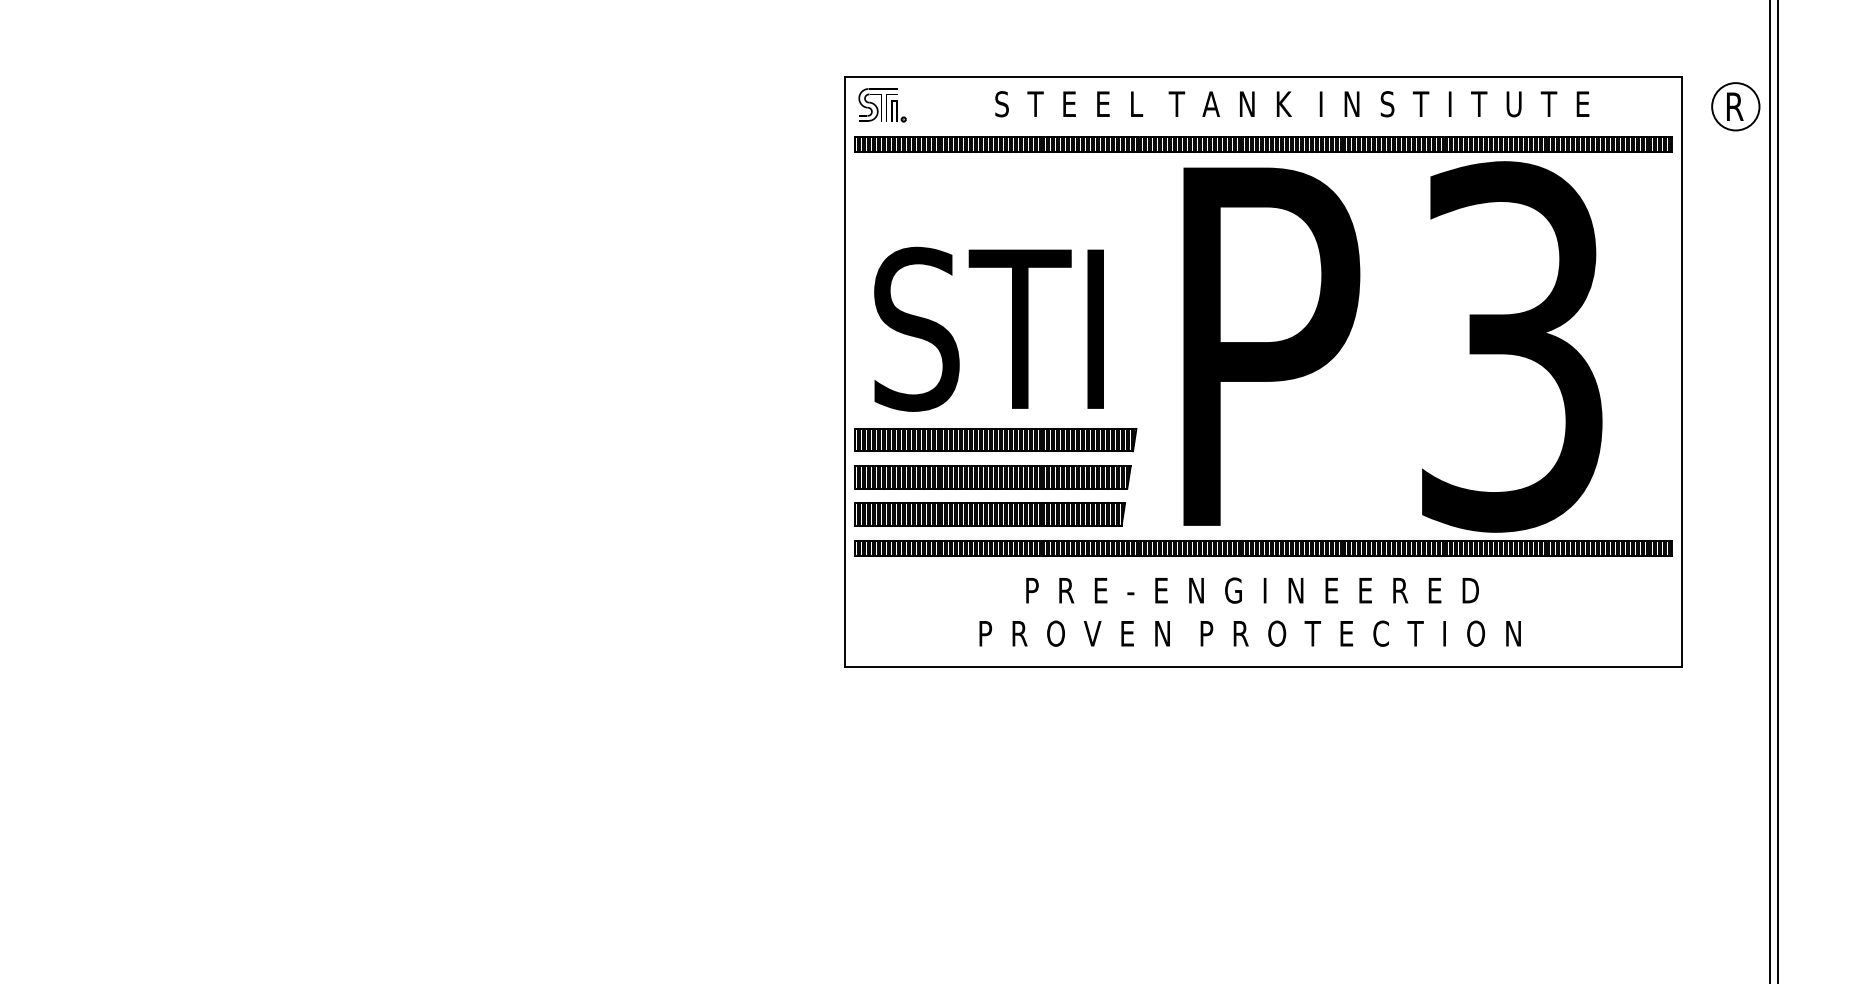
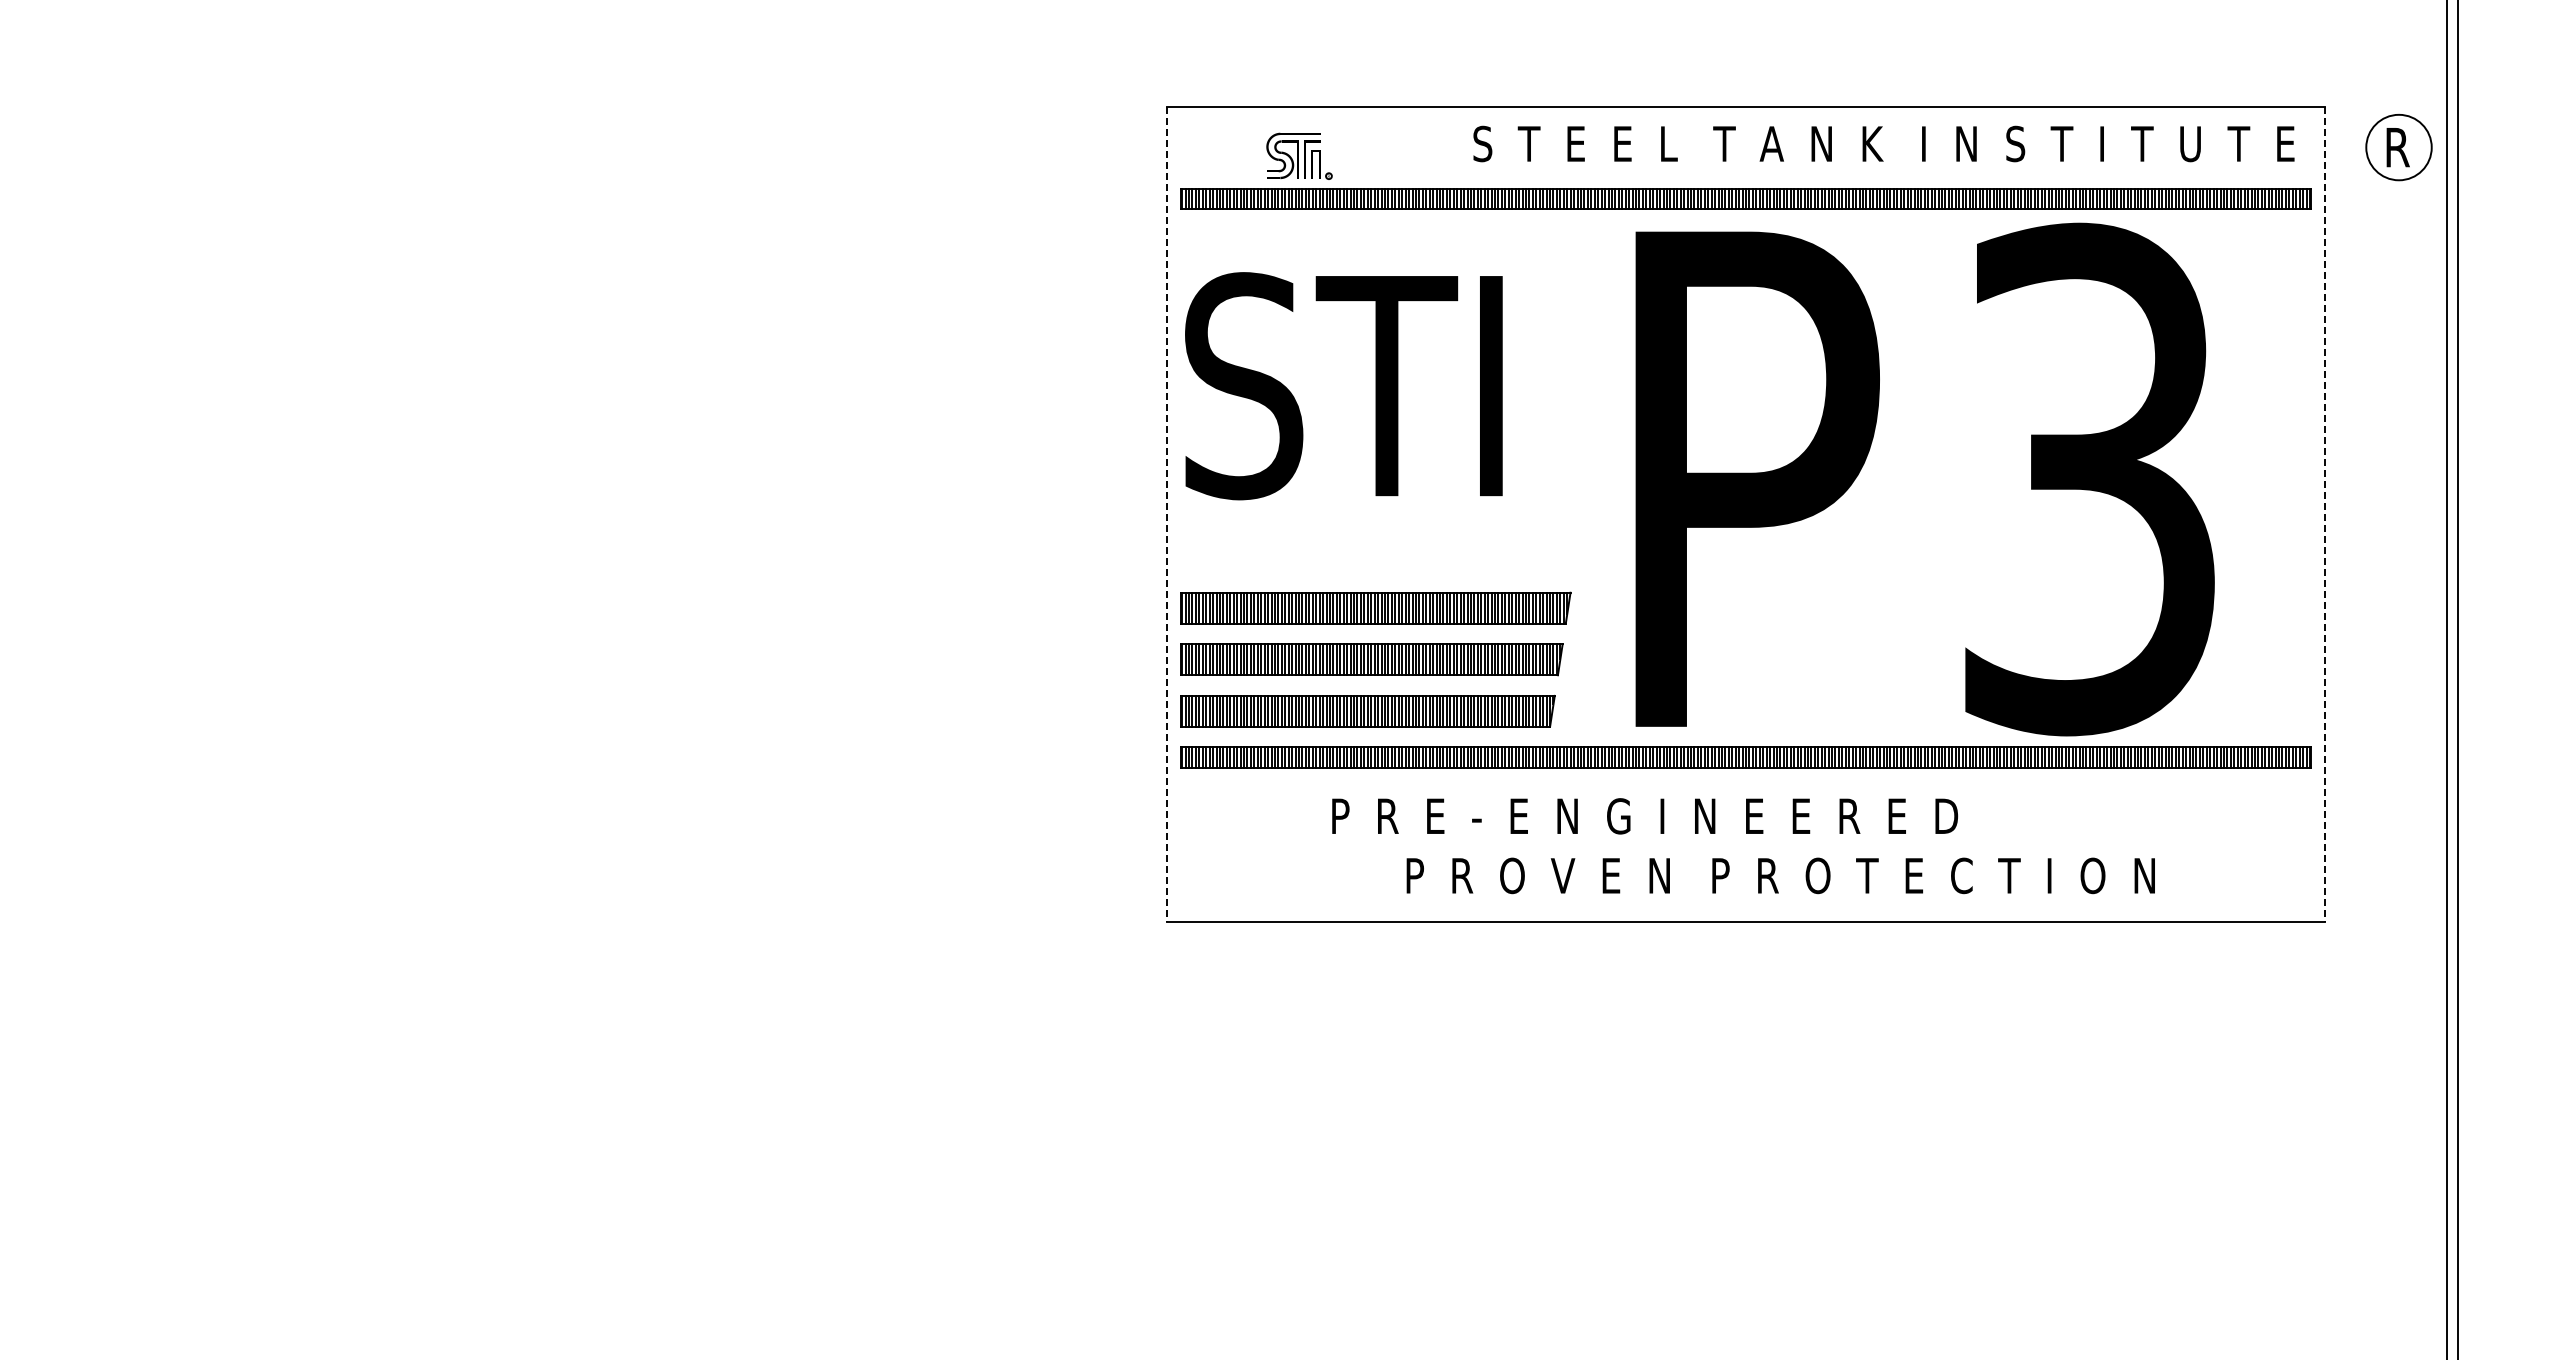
text: (1291, 103) -> (1883, 143), moved
part: (882, 104) -> (1299, 155), moved
text: (988, 329) -> (1343, 386), moved
line: (844, 372) -> (1167, 514), solid -> dashed
line: (1681, 372) -> (2324, 514), solid -> dashed
text: (1252, 590) -> (1645, 816), moved
text: (1249, 633) -> (1780, 875), moved

